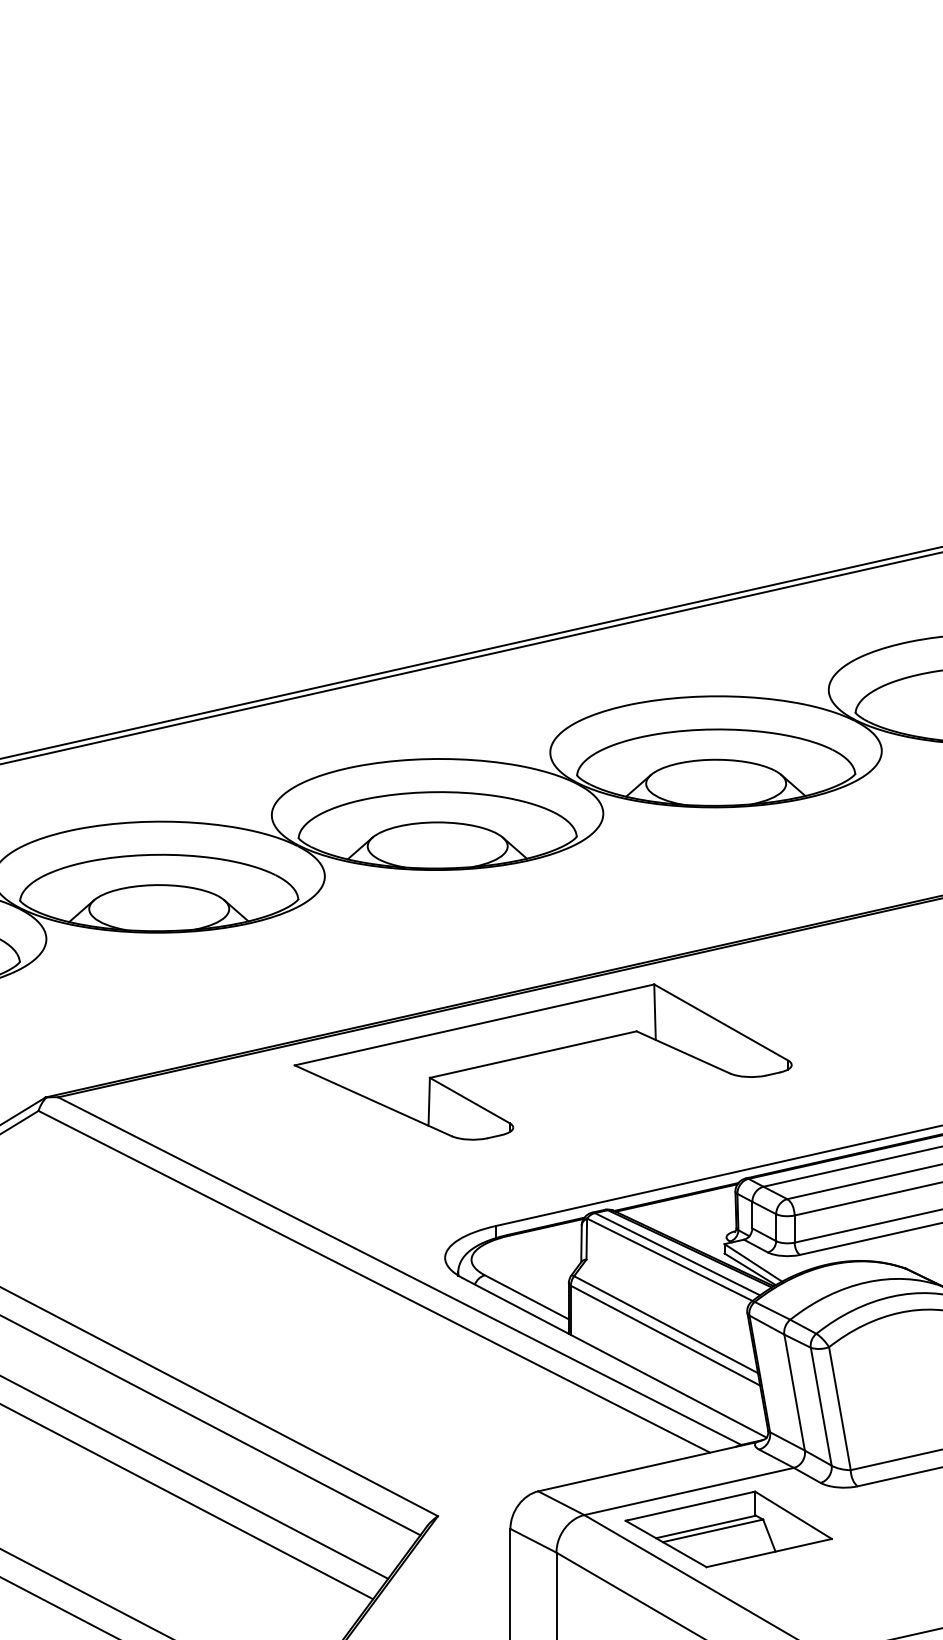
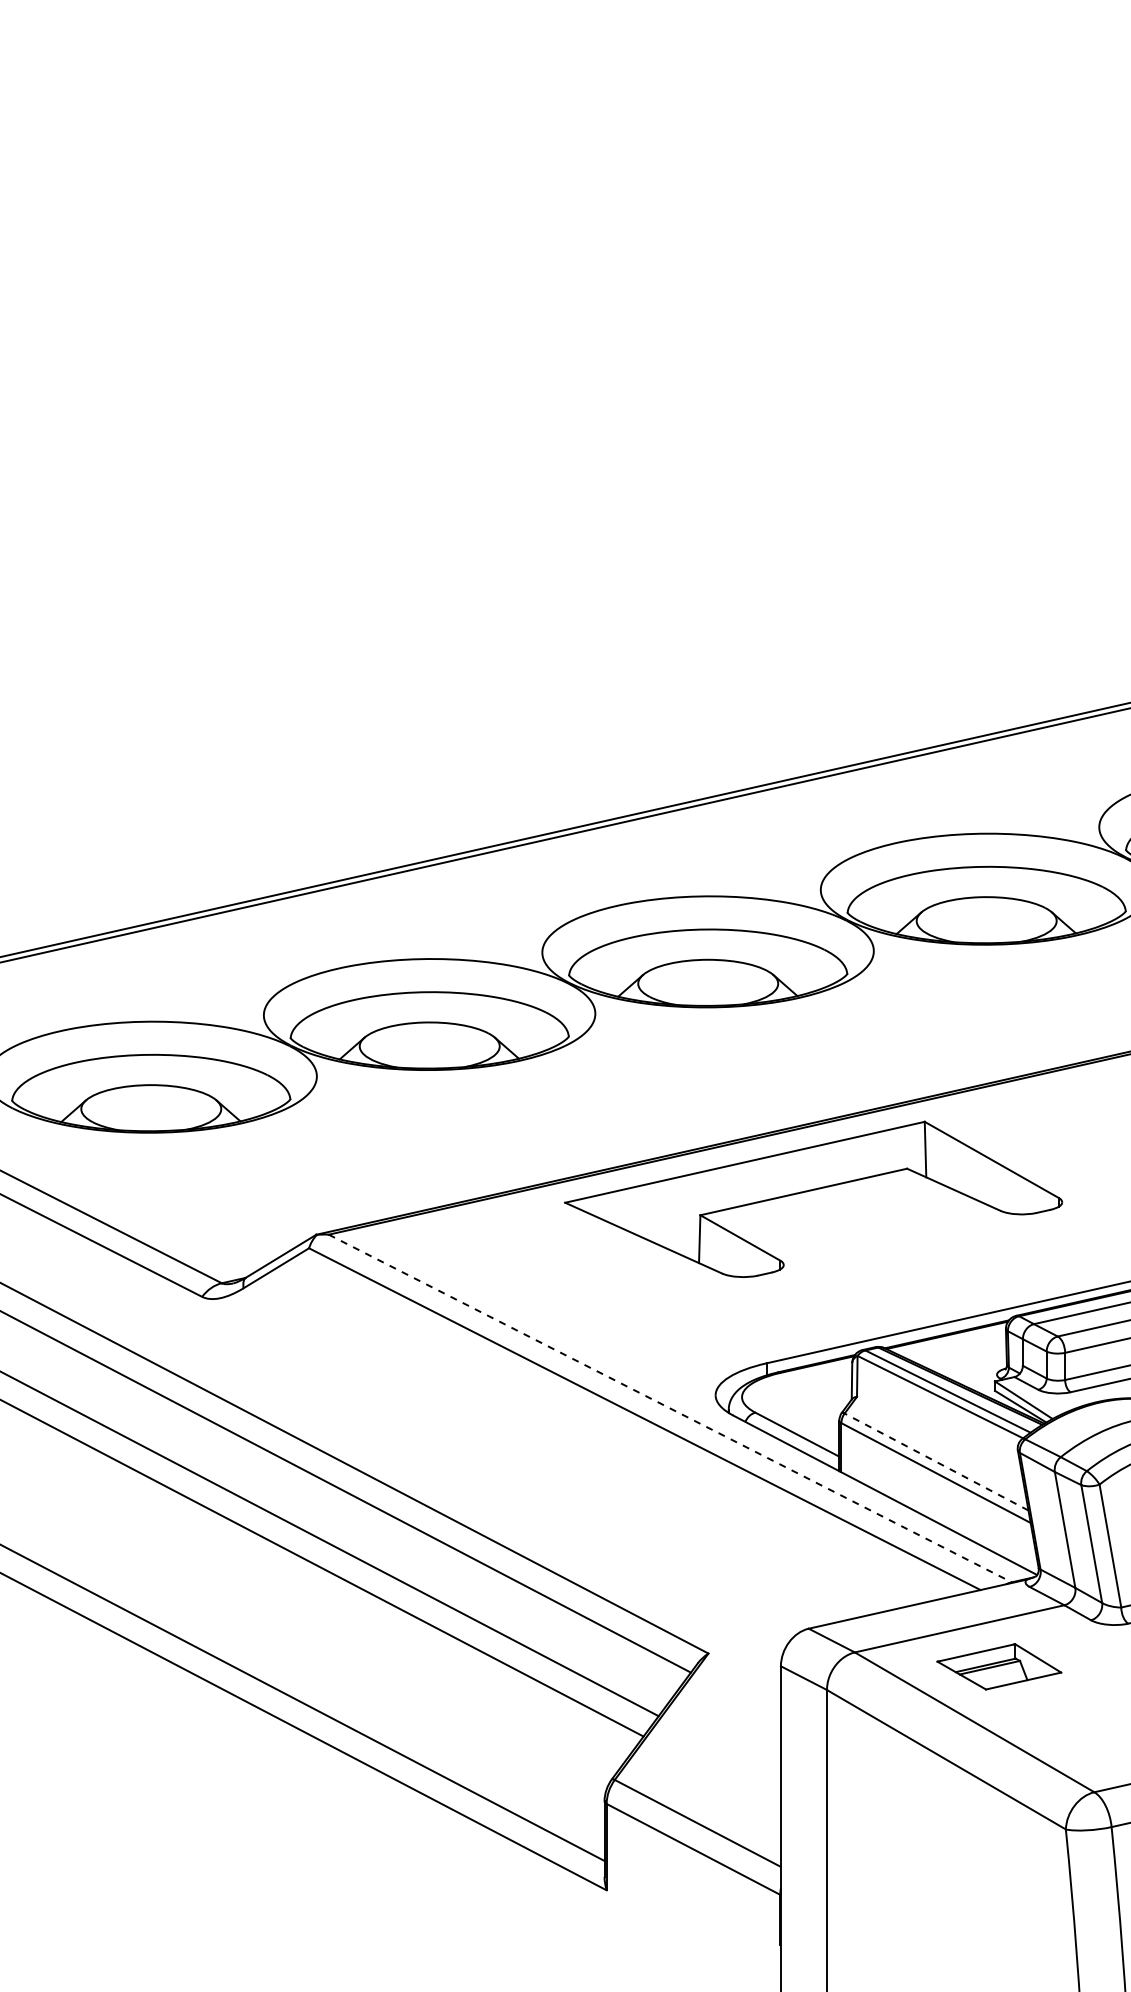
line: (400, 1271) -> (670, 1408), solid -> dashed
line: (666, 1325) -> (936, 1462), solid -> dashed
part: (729, 1529) -> (999, 1666), size x0.6

